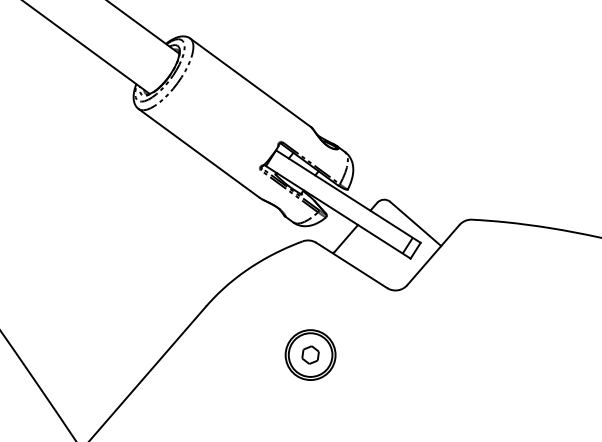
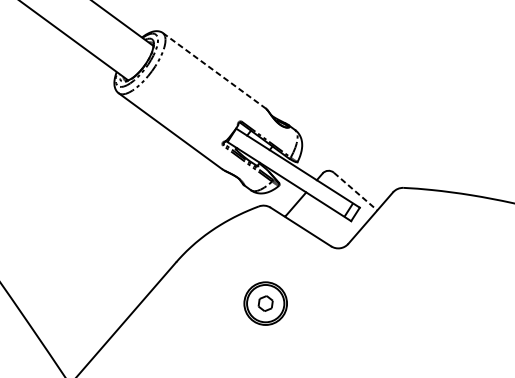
line: (250, 82) -> (214, 70), solid -> dashed
line: (415, 224) -> (355, 191), solid -> dashed

